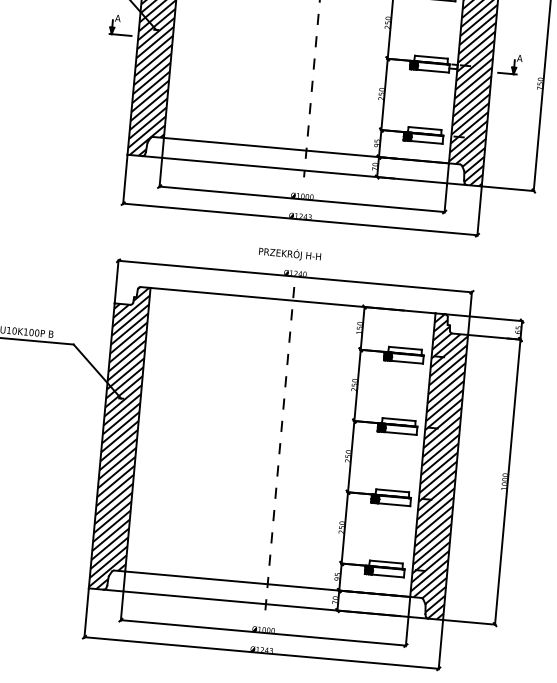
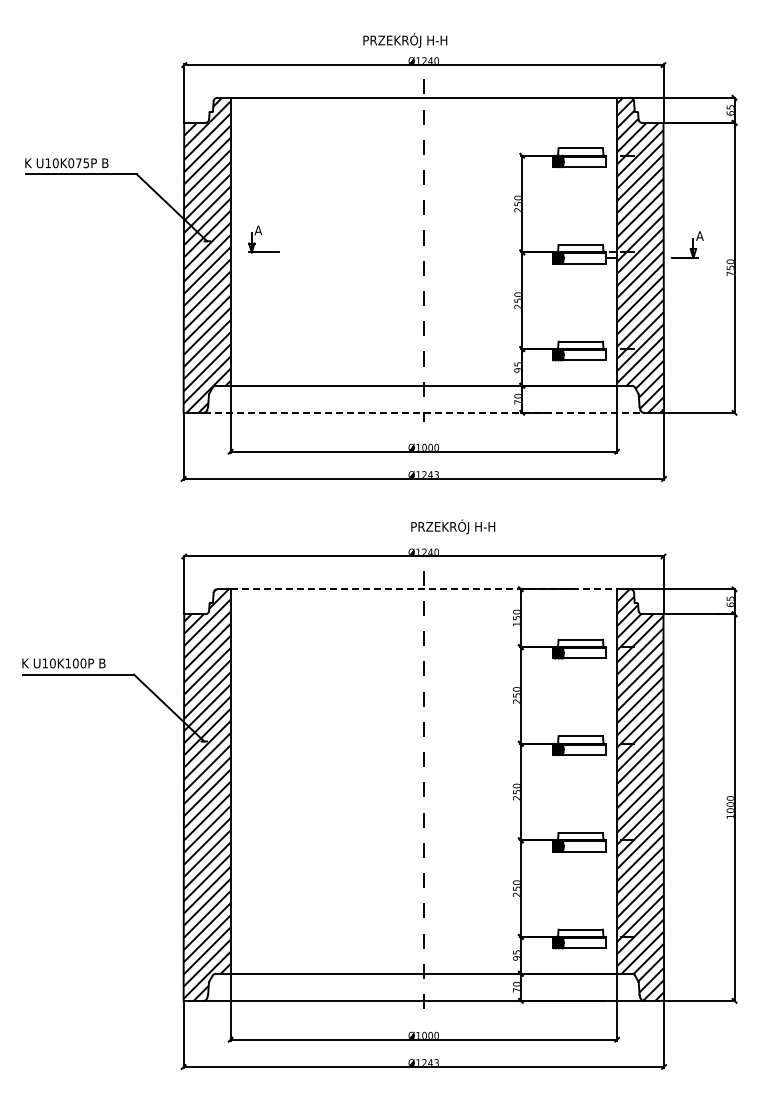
part: (121, 25) -> (263, 239), moved
line: (305, 170) -> (424, 412), solid -> dashed
text: (290, 253) -> (453, 526), moved
line: (293, 300) -> (424, 589), solid -> dashed

